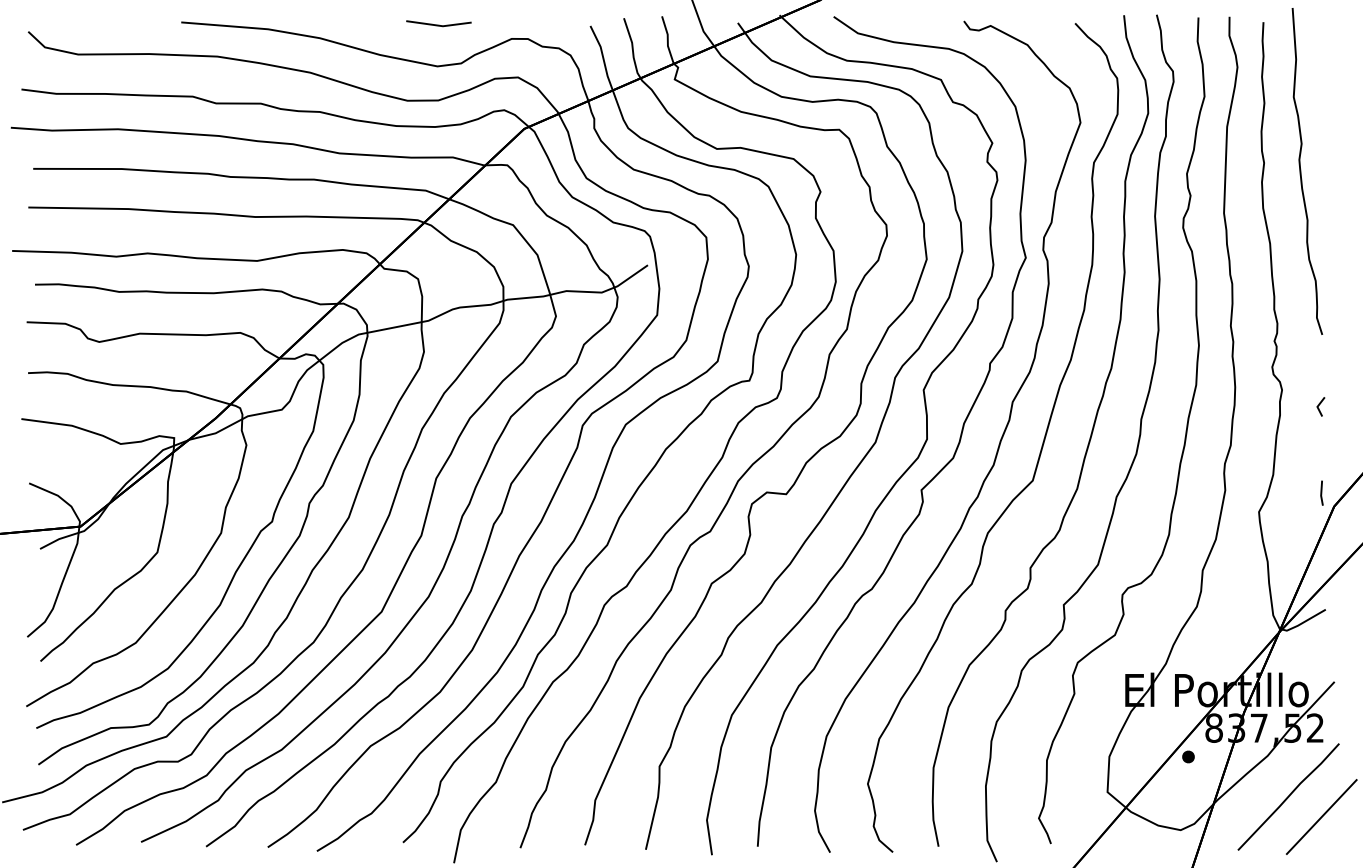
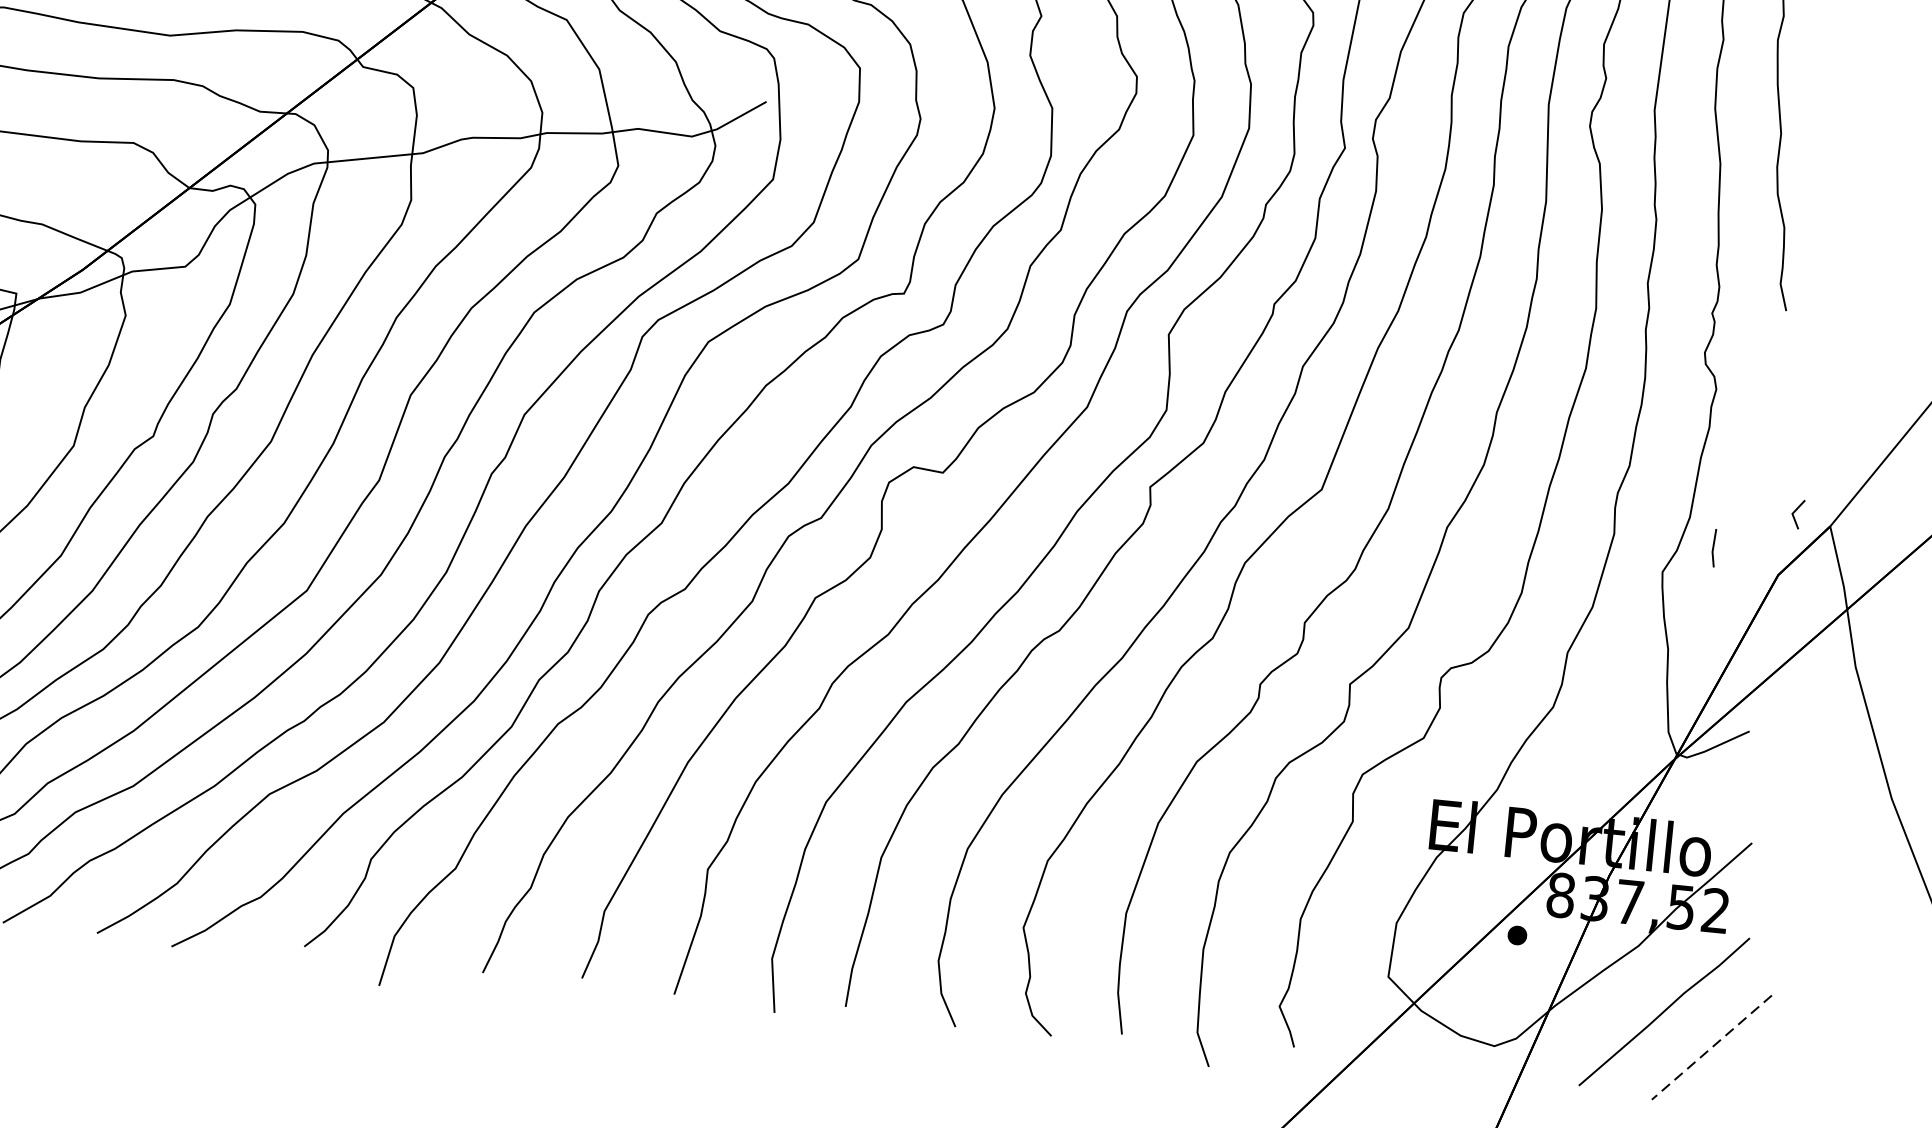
line: (1319, 405) -> (1795, 512), moved
line: (1321, 492) -> (1713, 547), moved
line: (1321, 817) -> (1711, 1048), solid -> dashed

